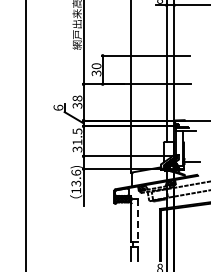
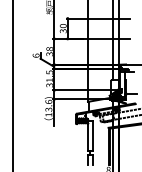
line: (138, 220) -> (93, 135), dashed -> solid

